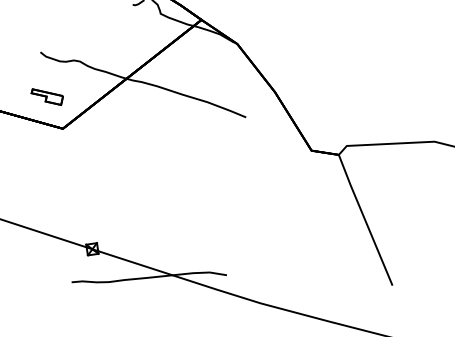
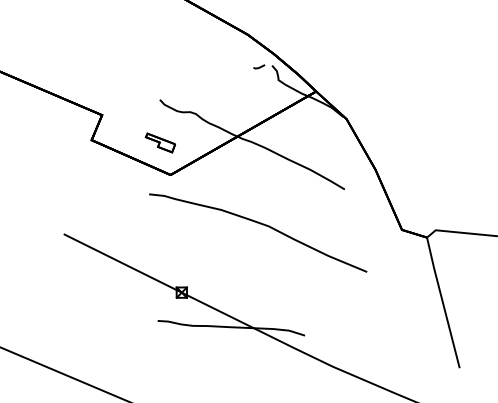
curve: (166, 167) -> (262, 225), added

